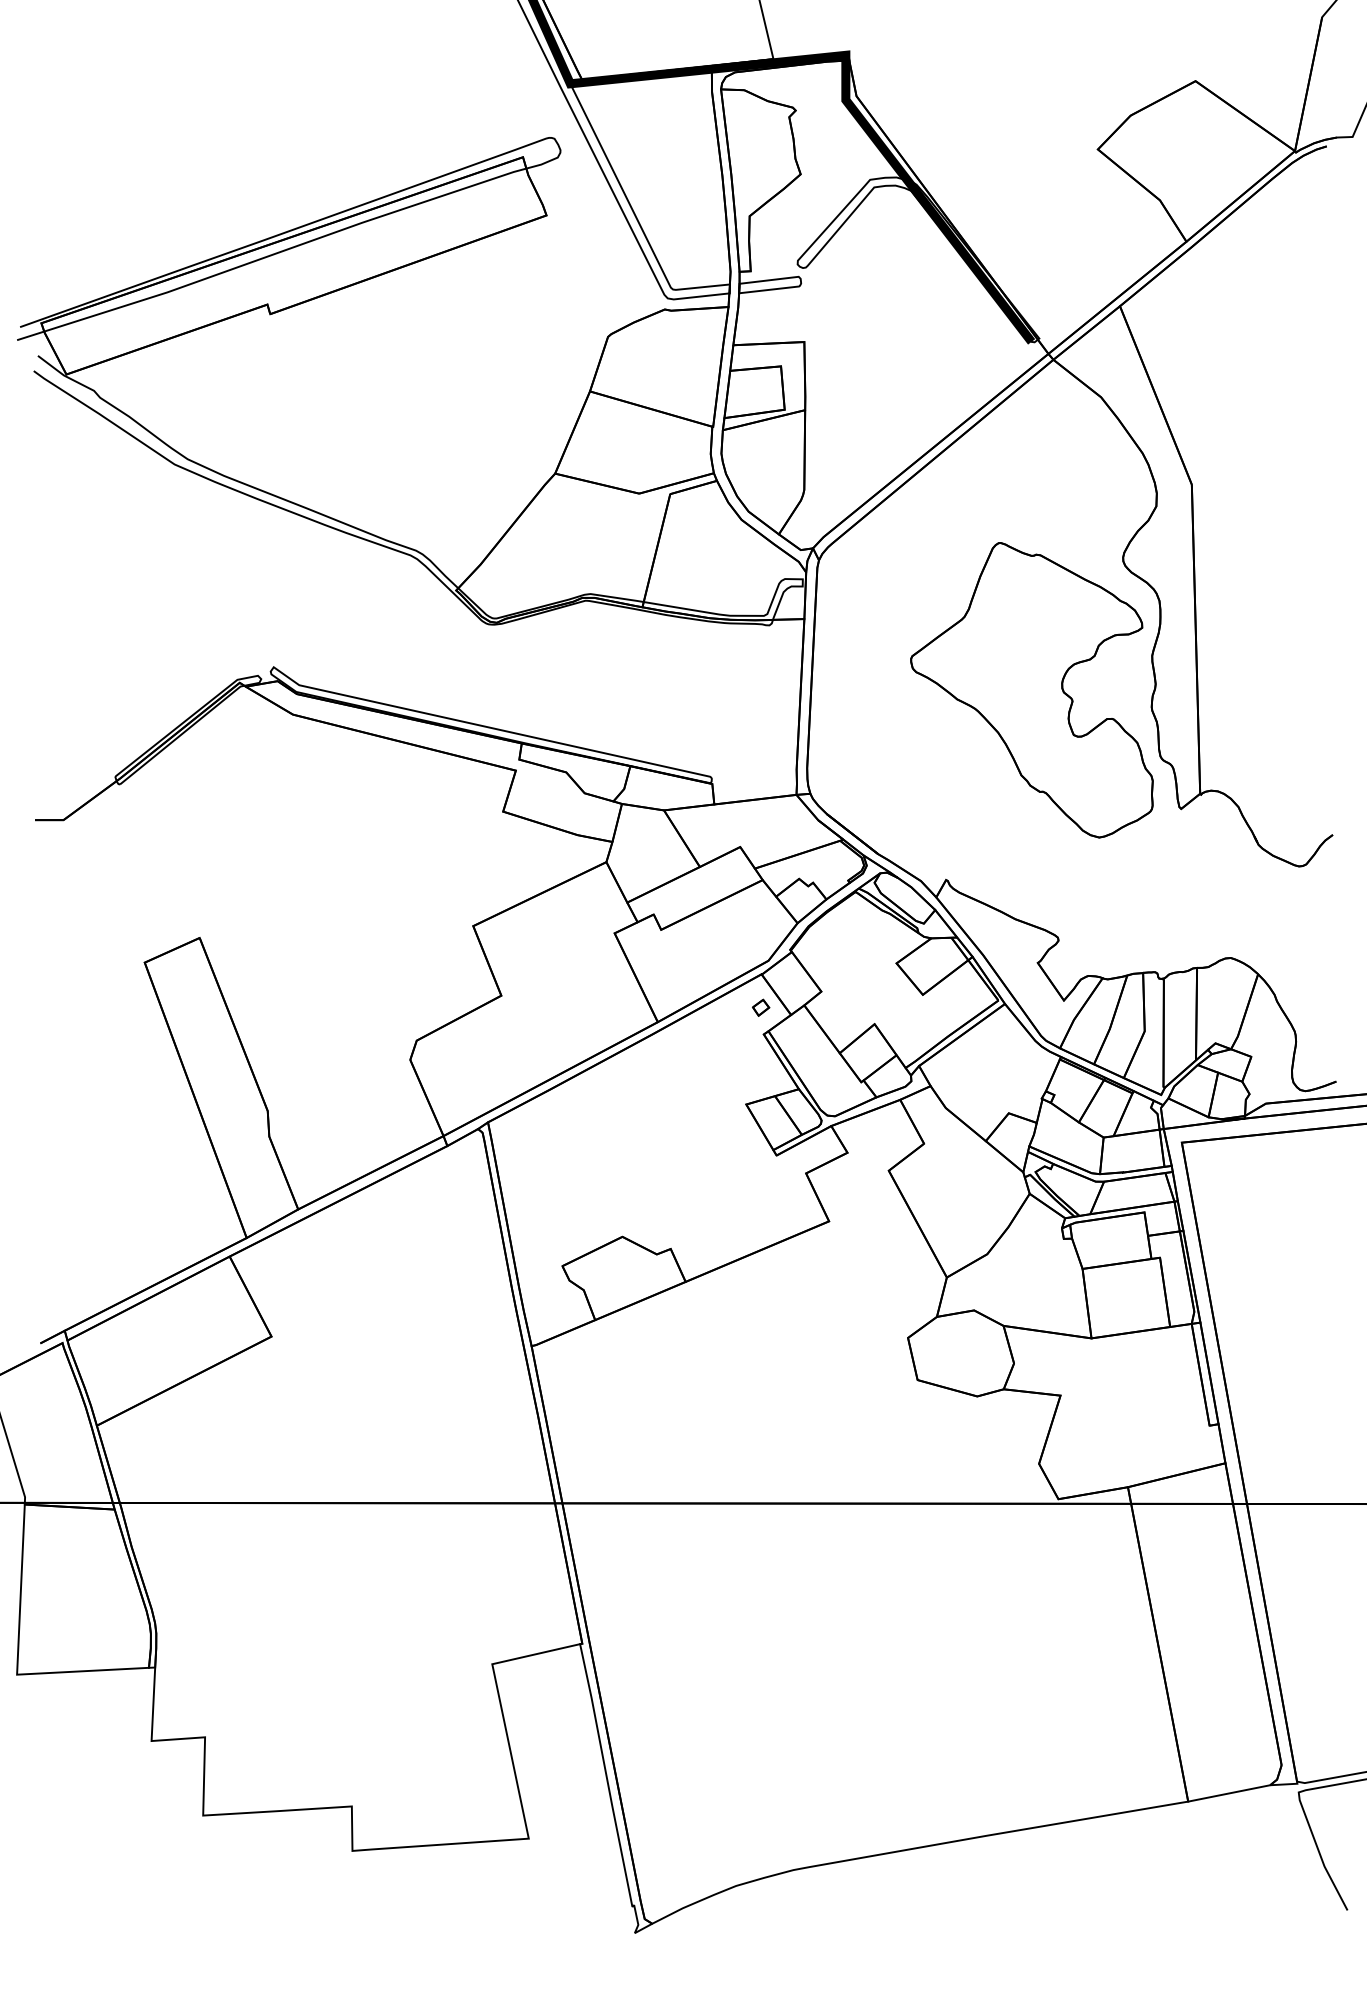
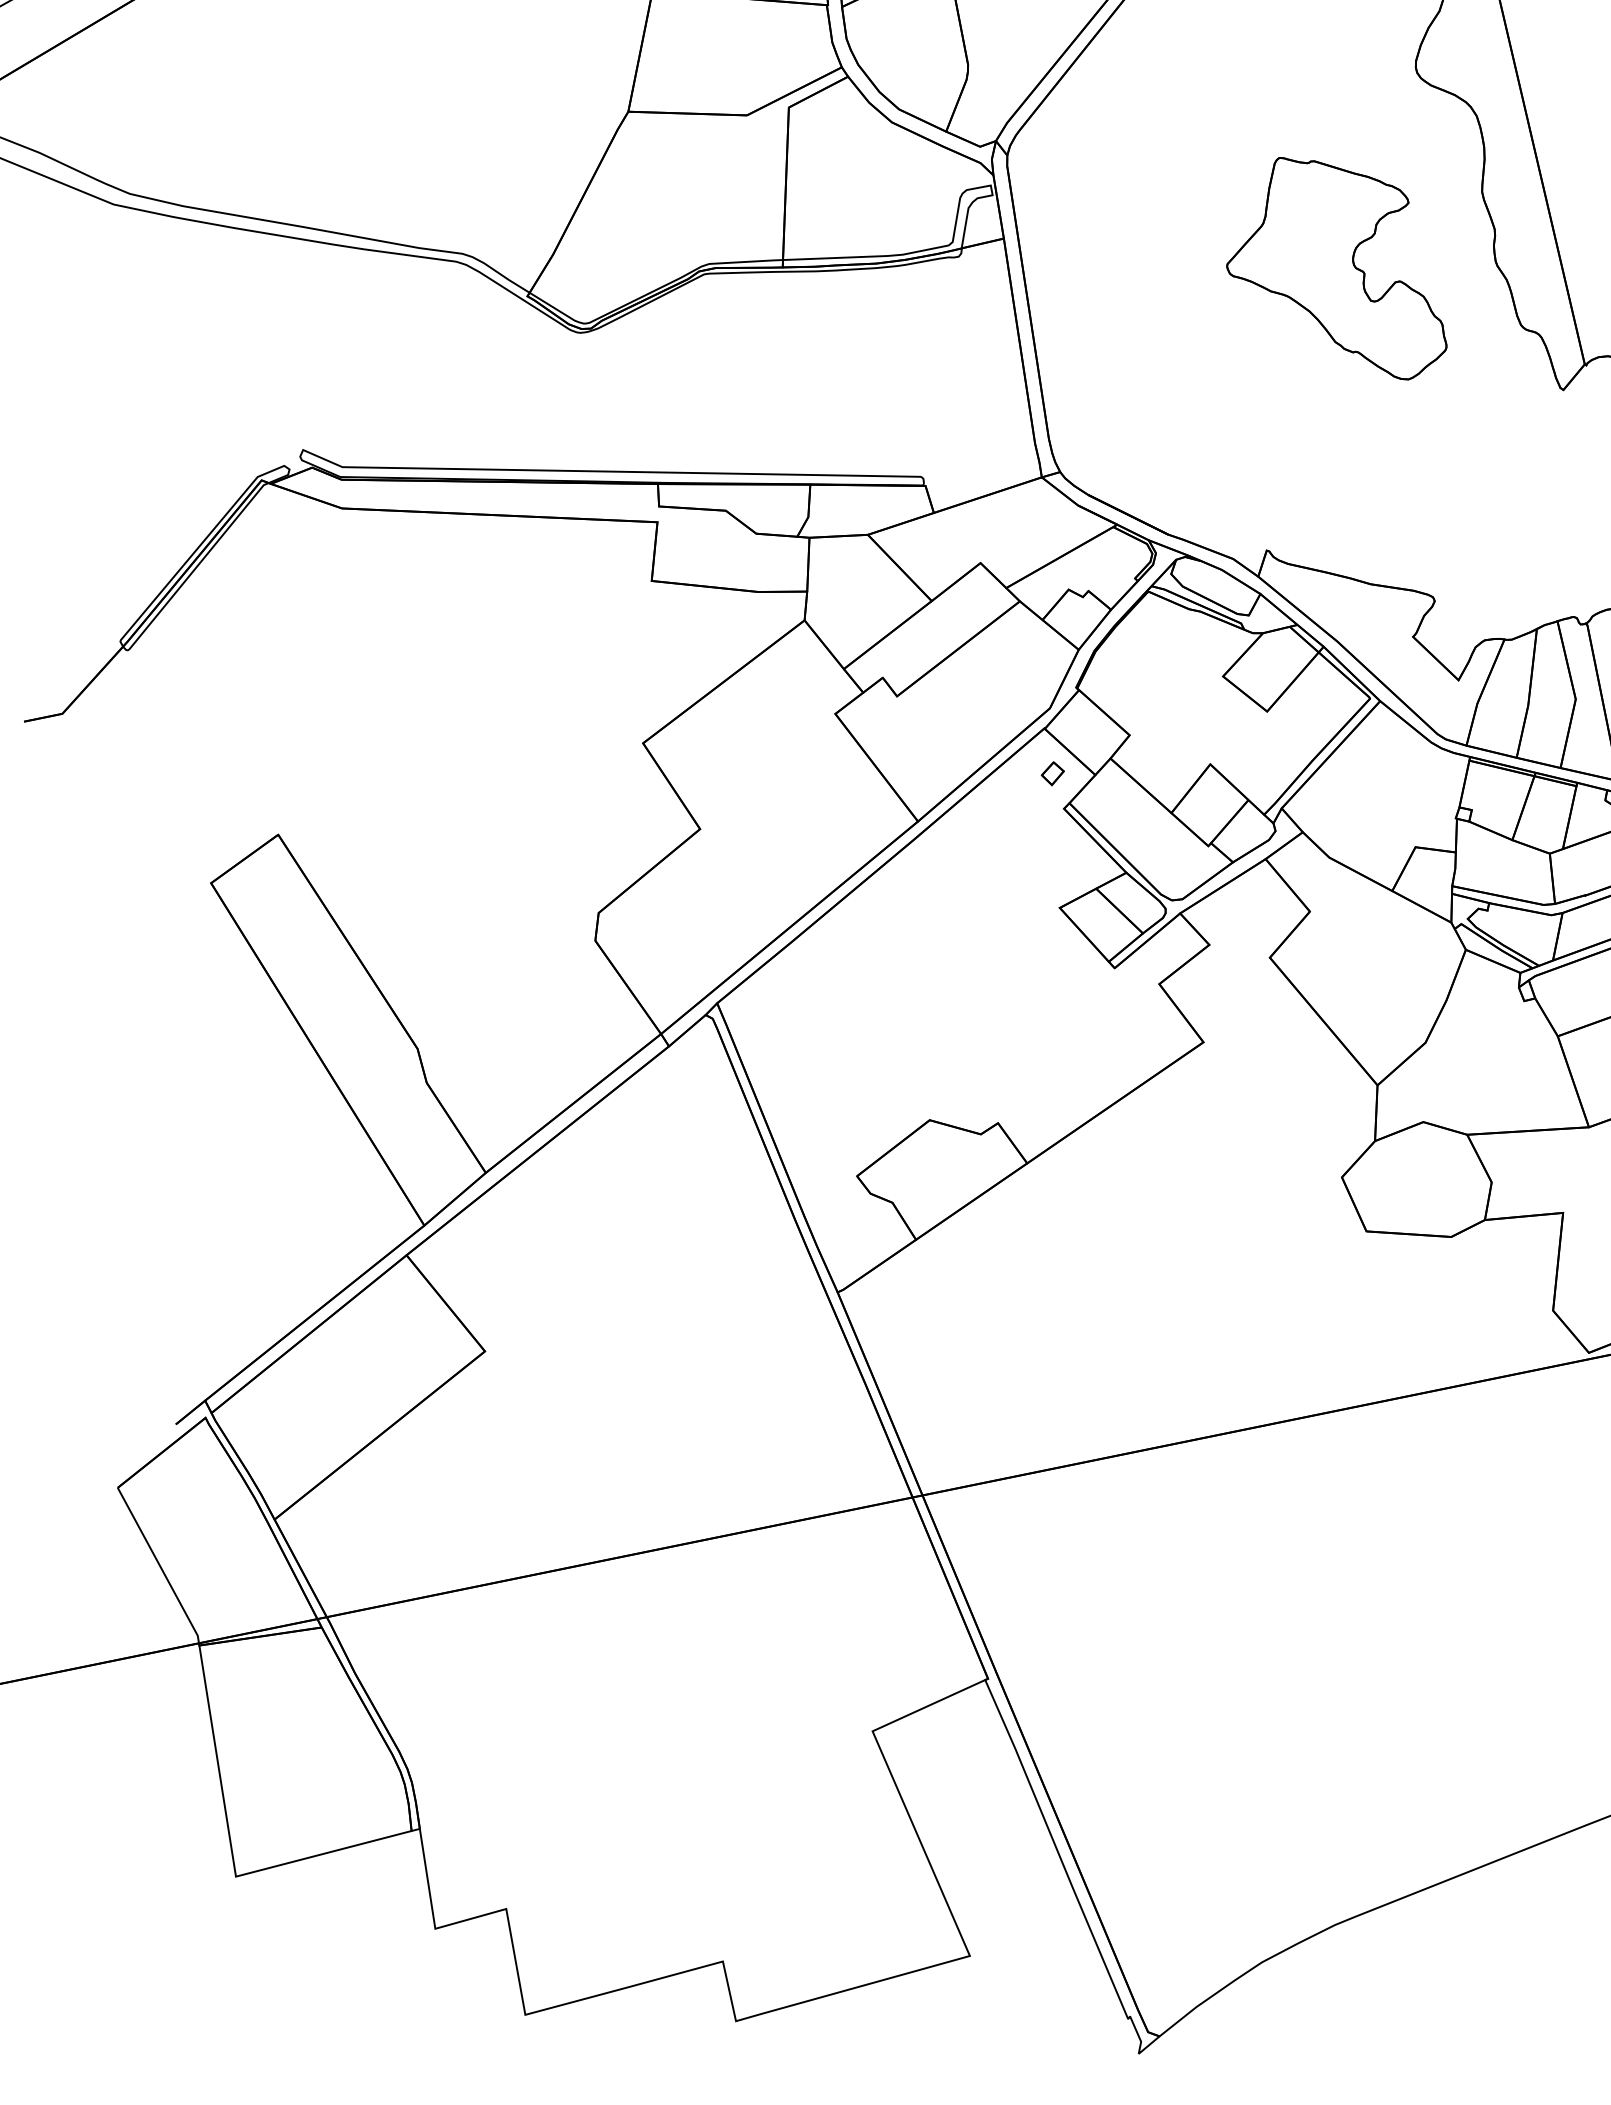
part: (1031, 690) -> (1329, 271), size x0.6

